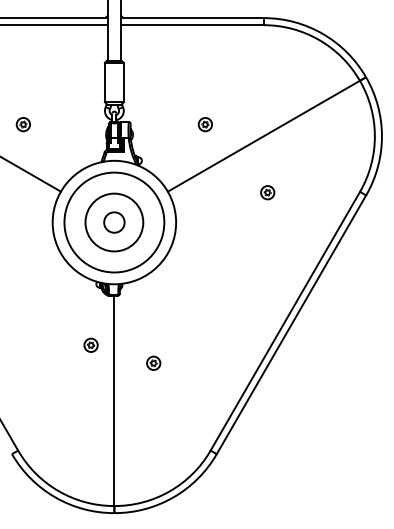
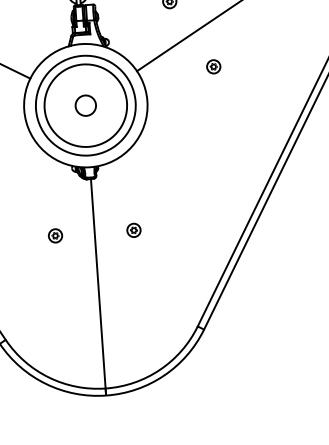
part: (267, 192) -> (213, 66), moved
circle: (114, 222) -> (85, 105), size x1.43
part: (90, 344) -> (54, 235), moved
part: (153, 362) -> (133, 229), moved

